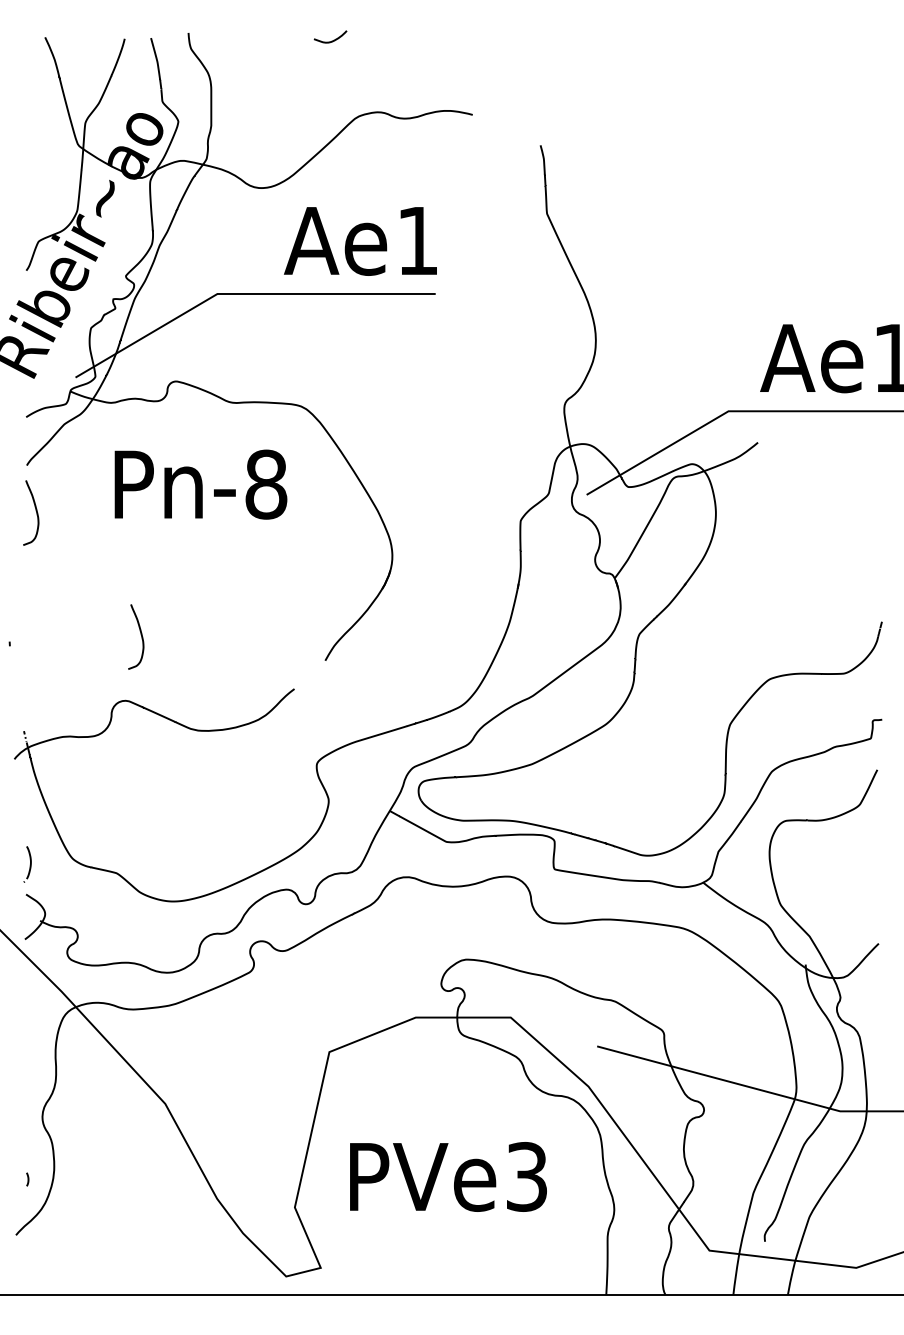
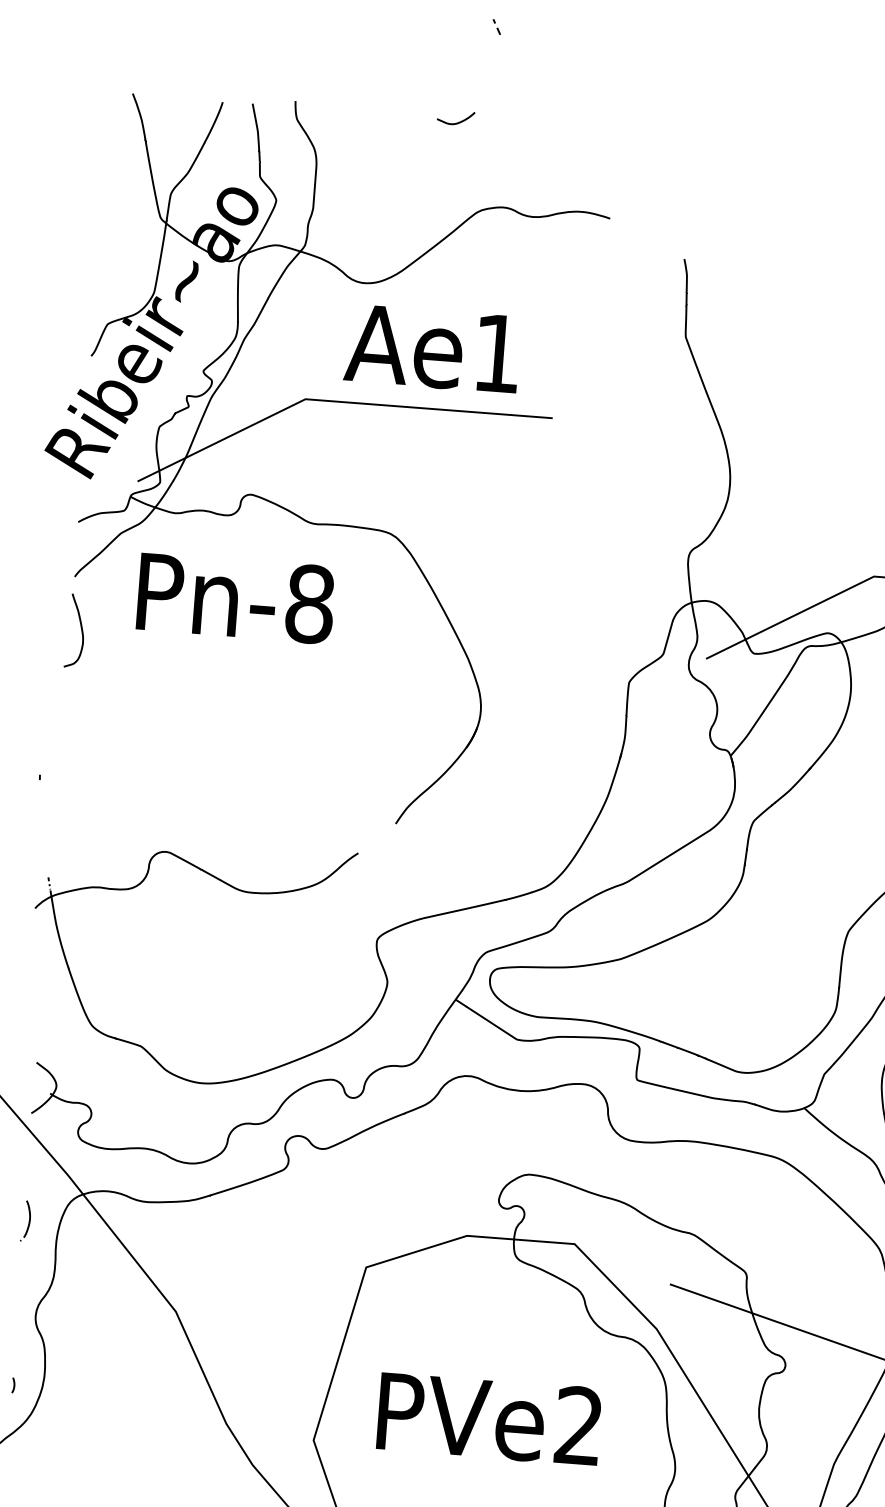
text: (360, 241) -> (432, 349), moved
text: (200, 484) -> (235, 598), moved
curve: (140, 634) -> (188, 778), removed
part: (27, 864) -> (25, 1221), moved
text: (526, 1176) -> (578, 1425), PVe3 -> PVe2

